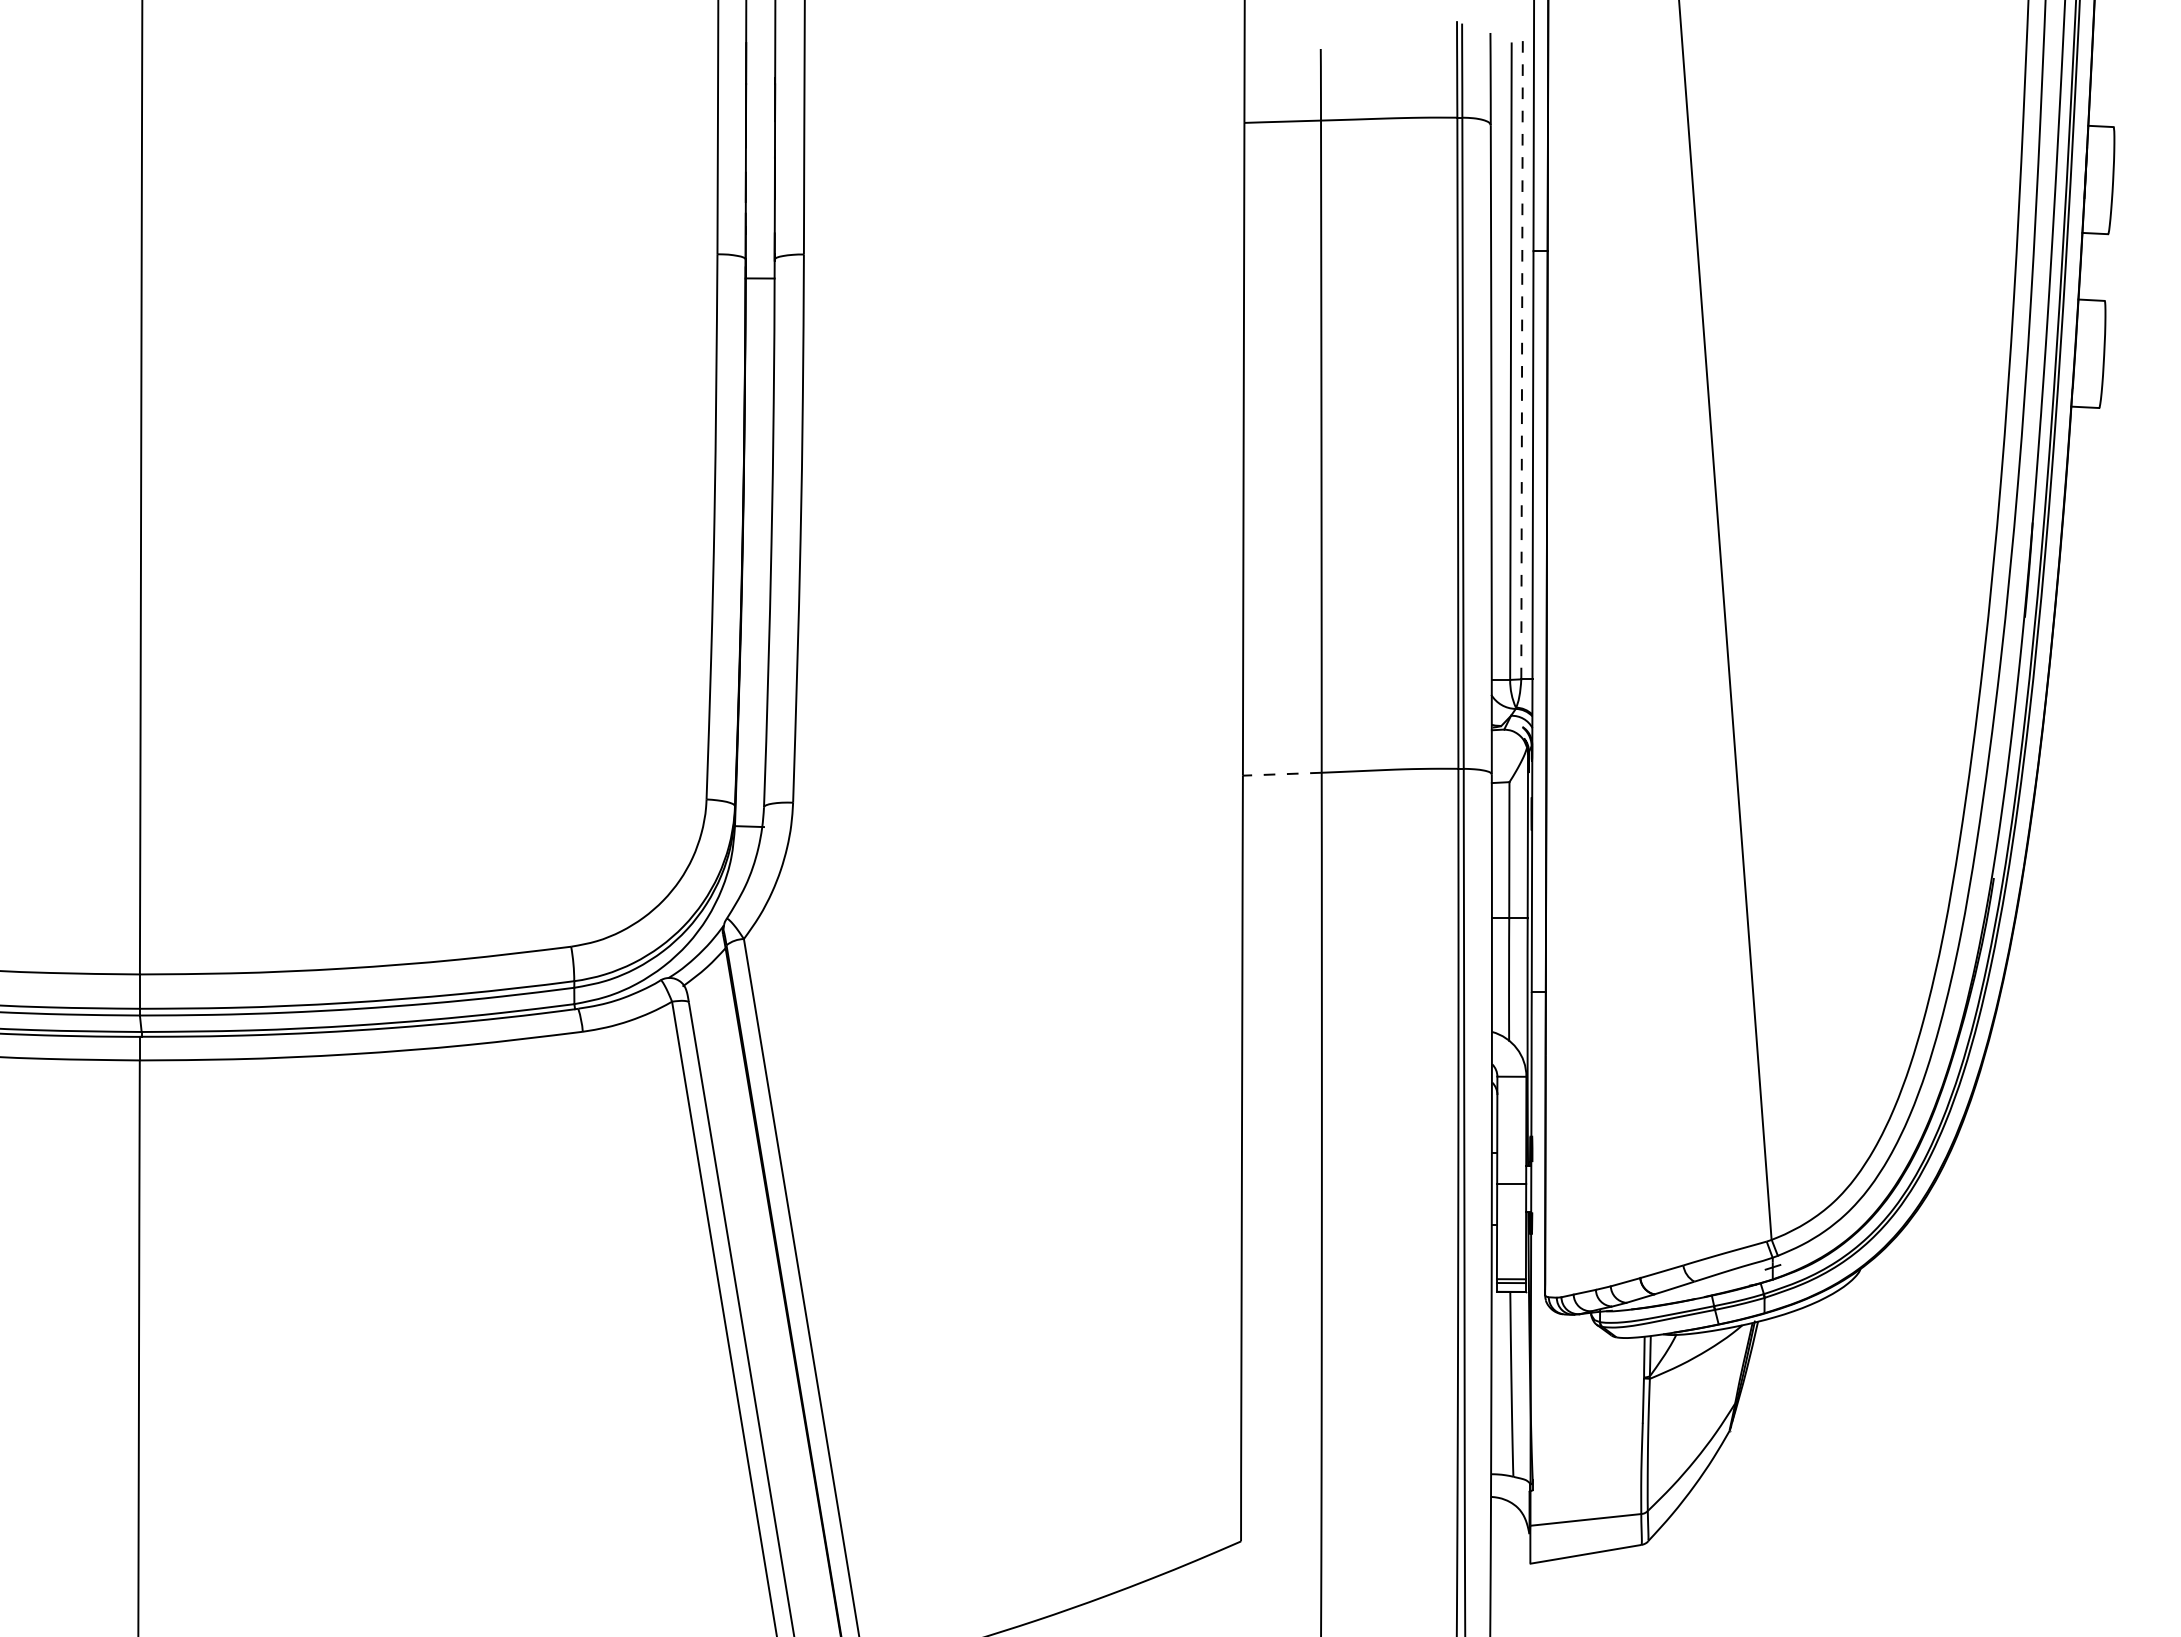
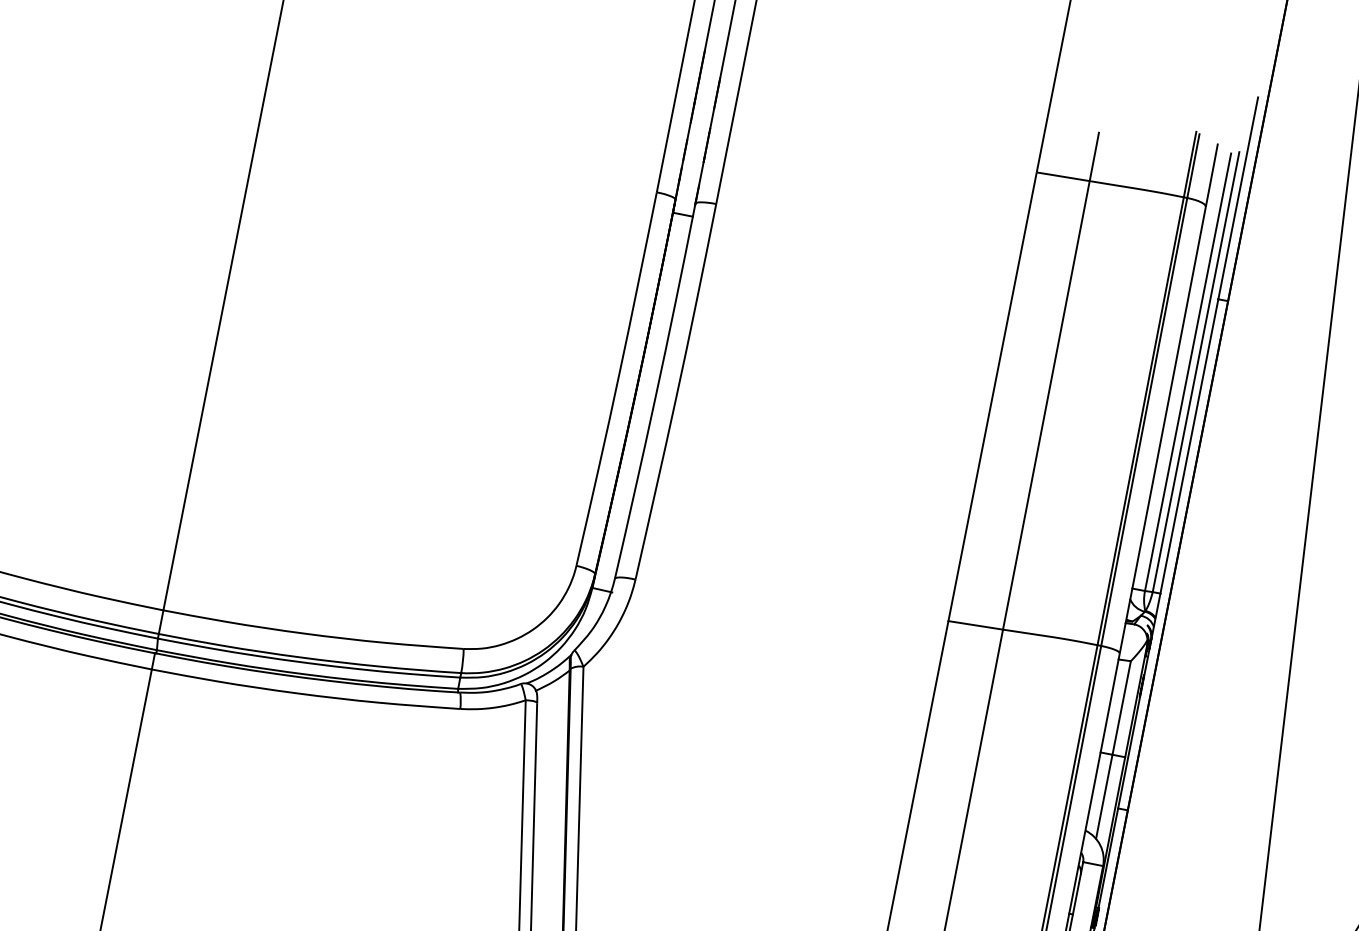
line: (1522, 358) -> (1196, 371), dashed -> solid
line: (1281, 774) -> (975, 625), dashed -> solid

